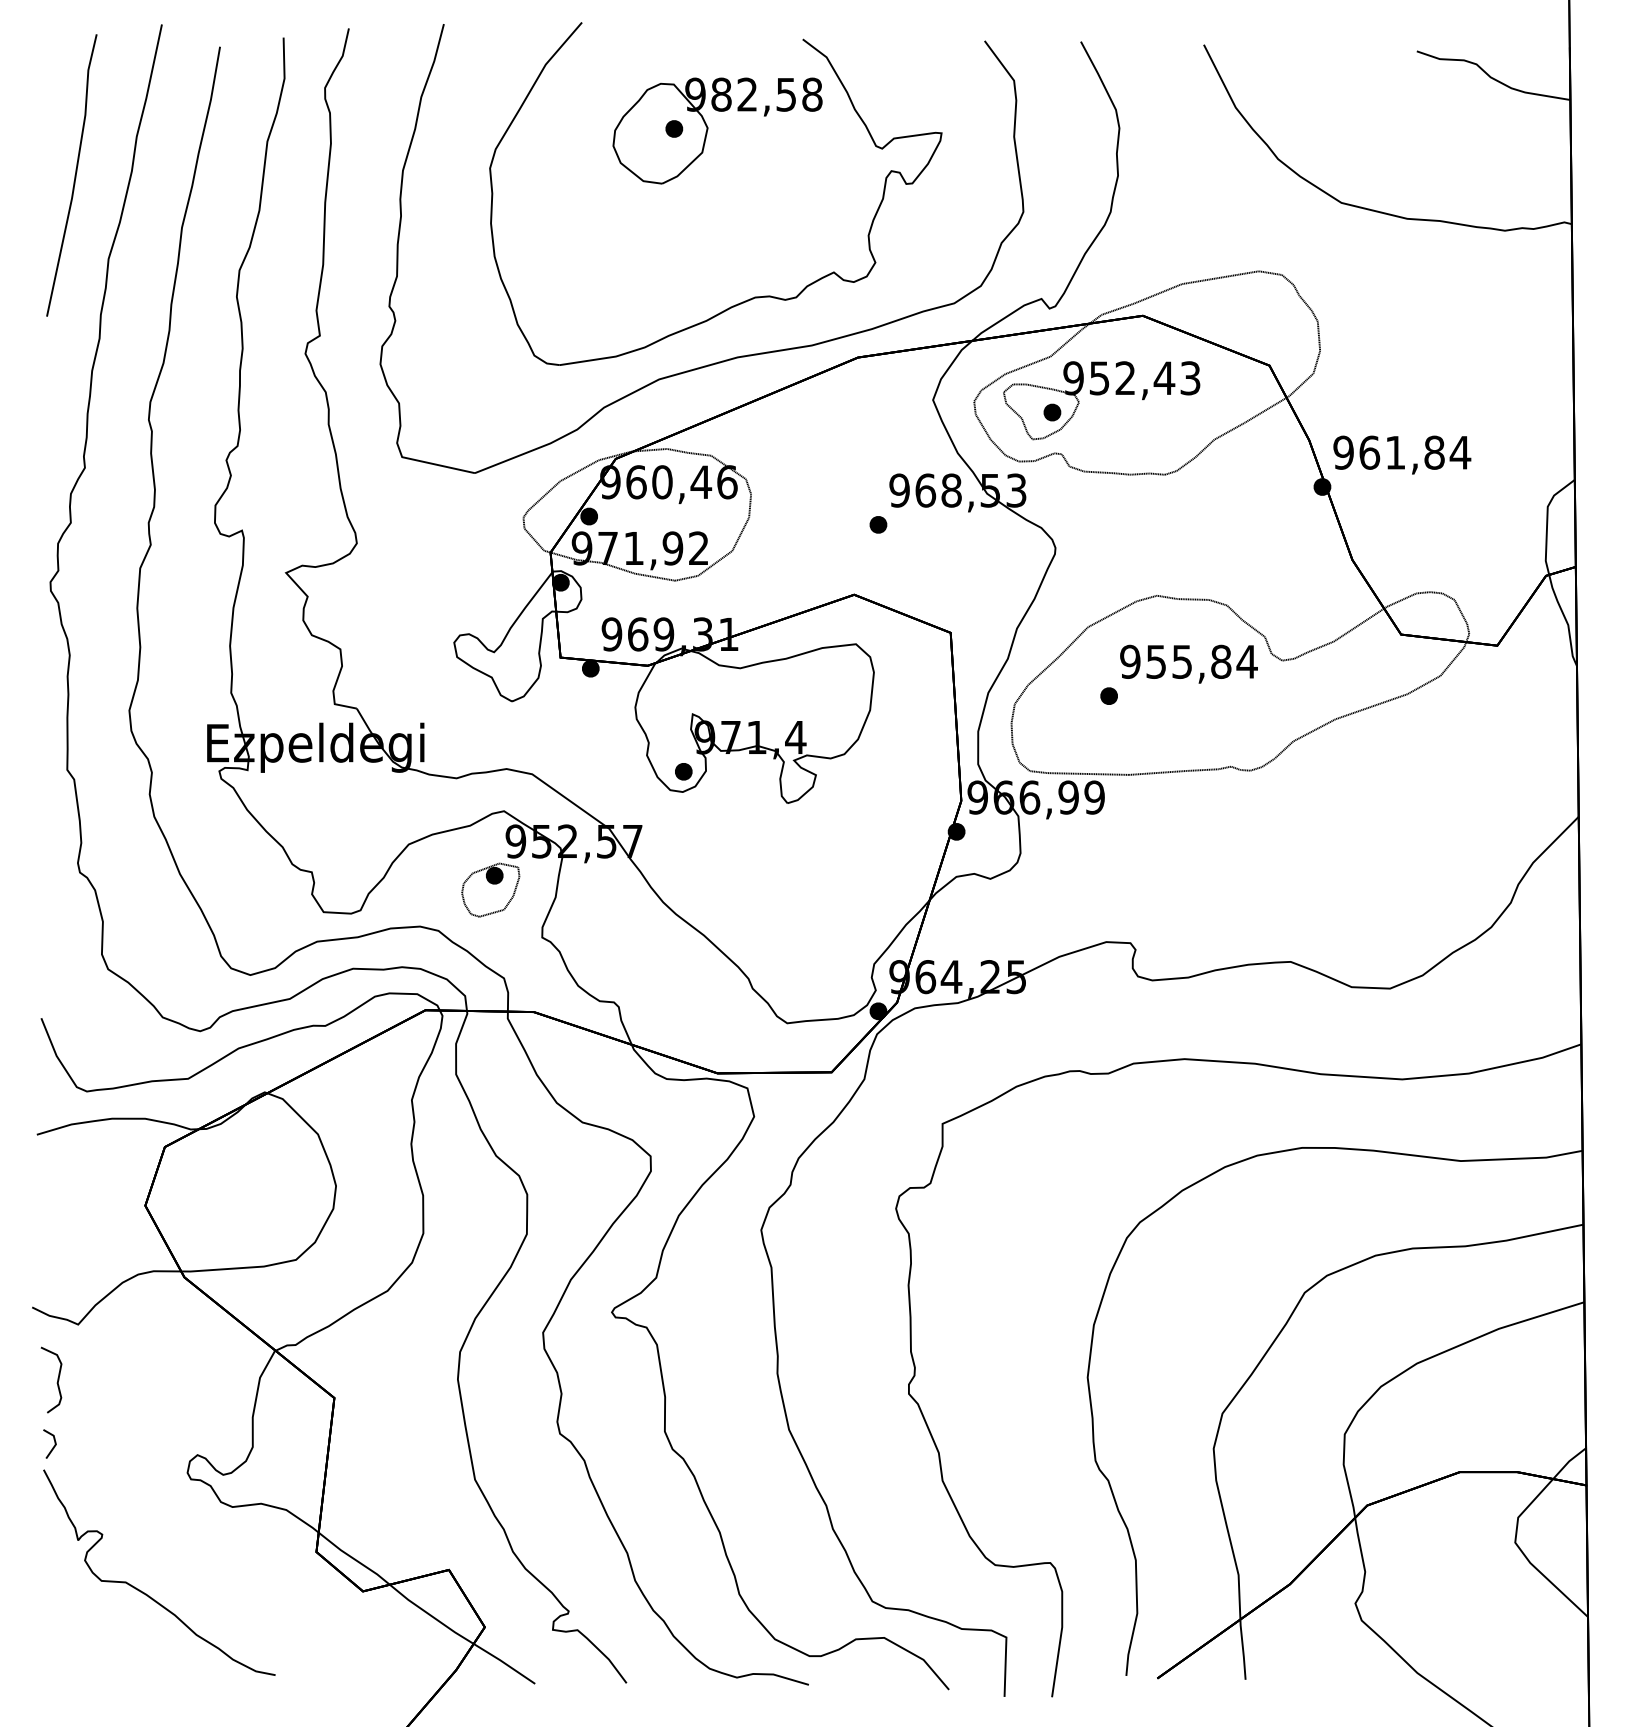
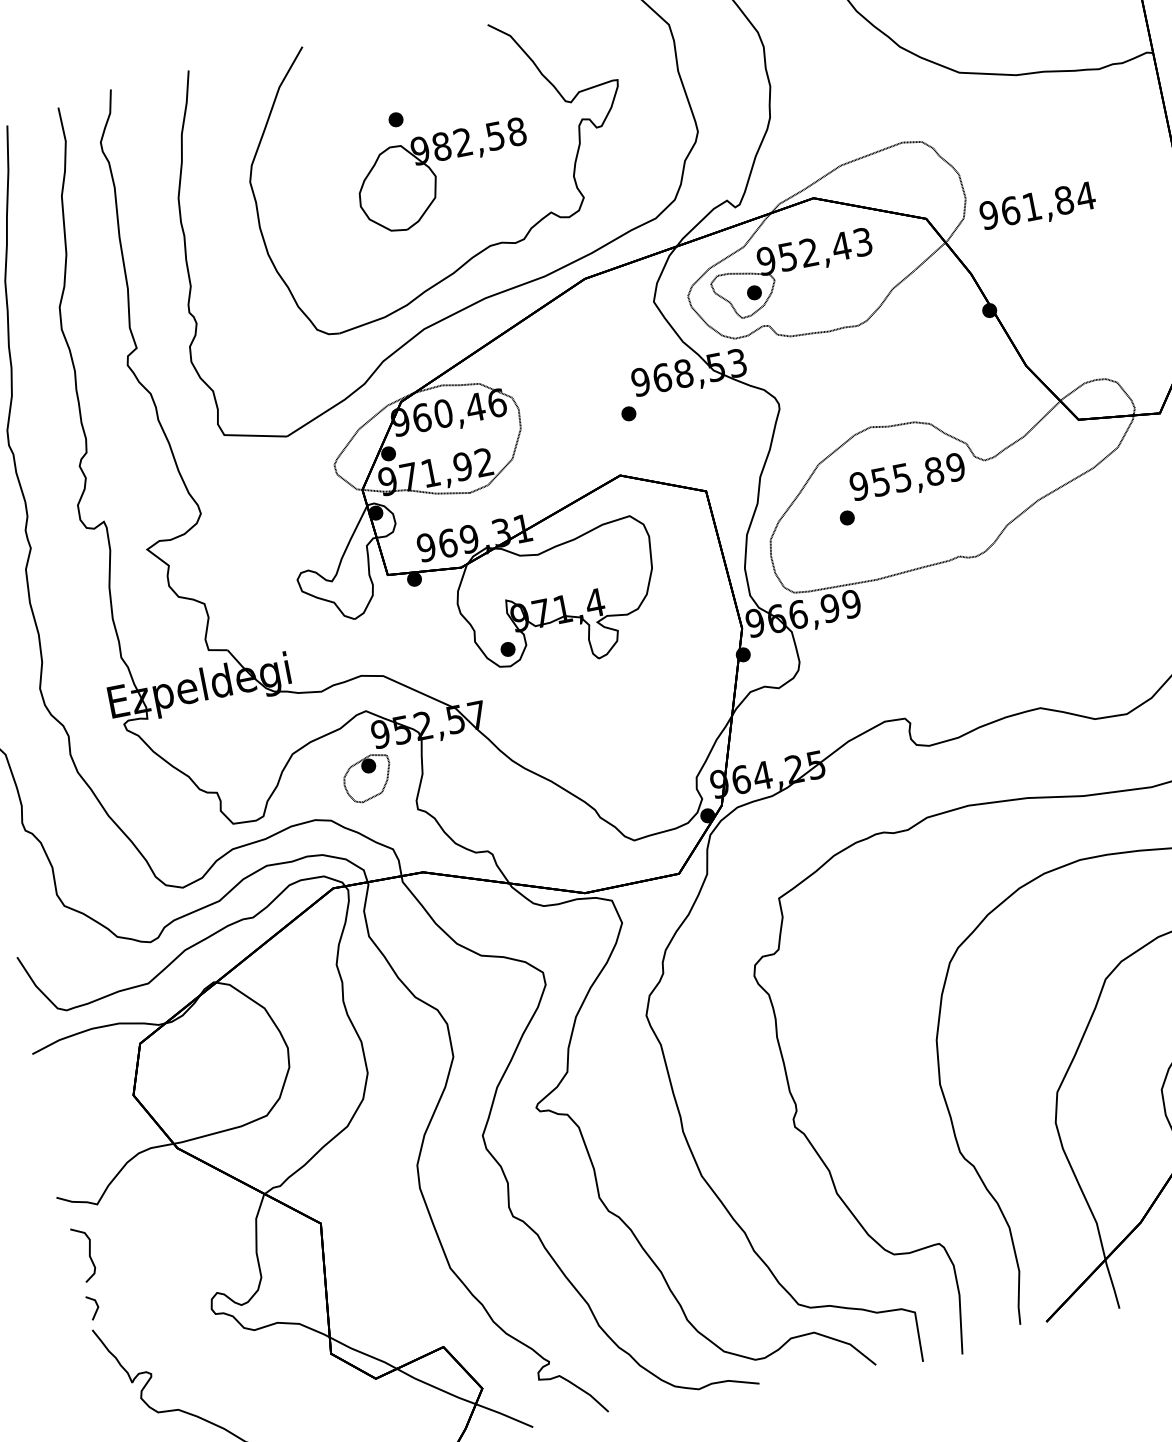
part: (708, 129) -> (436, 177), moved
text: (1402, 454) -> (1038, 207), moved
text: (1246, 661) -> (955, 467), 955,84 -> 955,89

